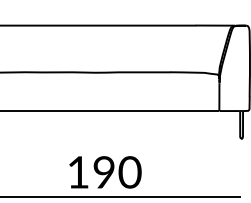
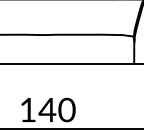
text: (103, 172) -> (46, 110), 190 -> 140

